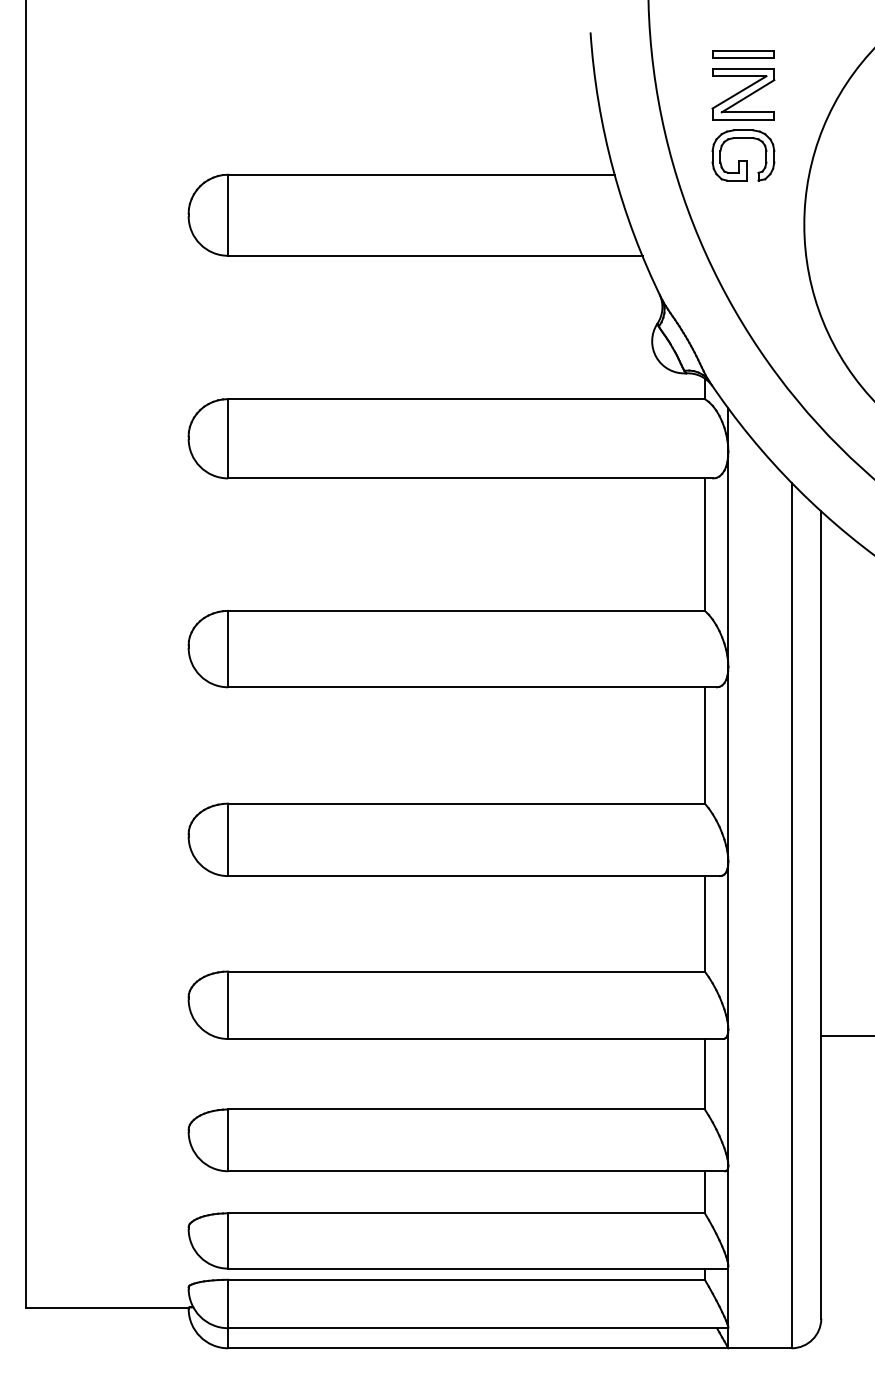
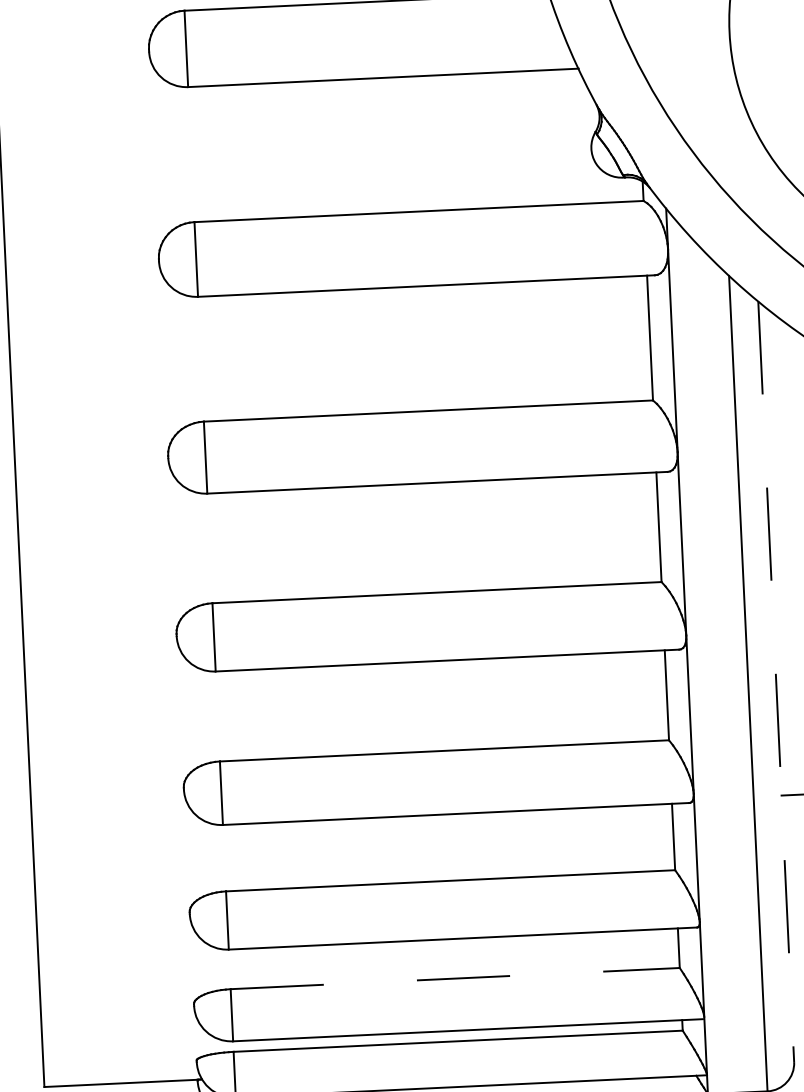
line: (821, 914) -> (776, 681), solid -> dashed
line: (467, 1213) -> (456, 978), solid -> dashed

